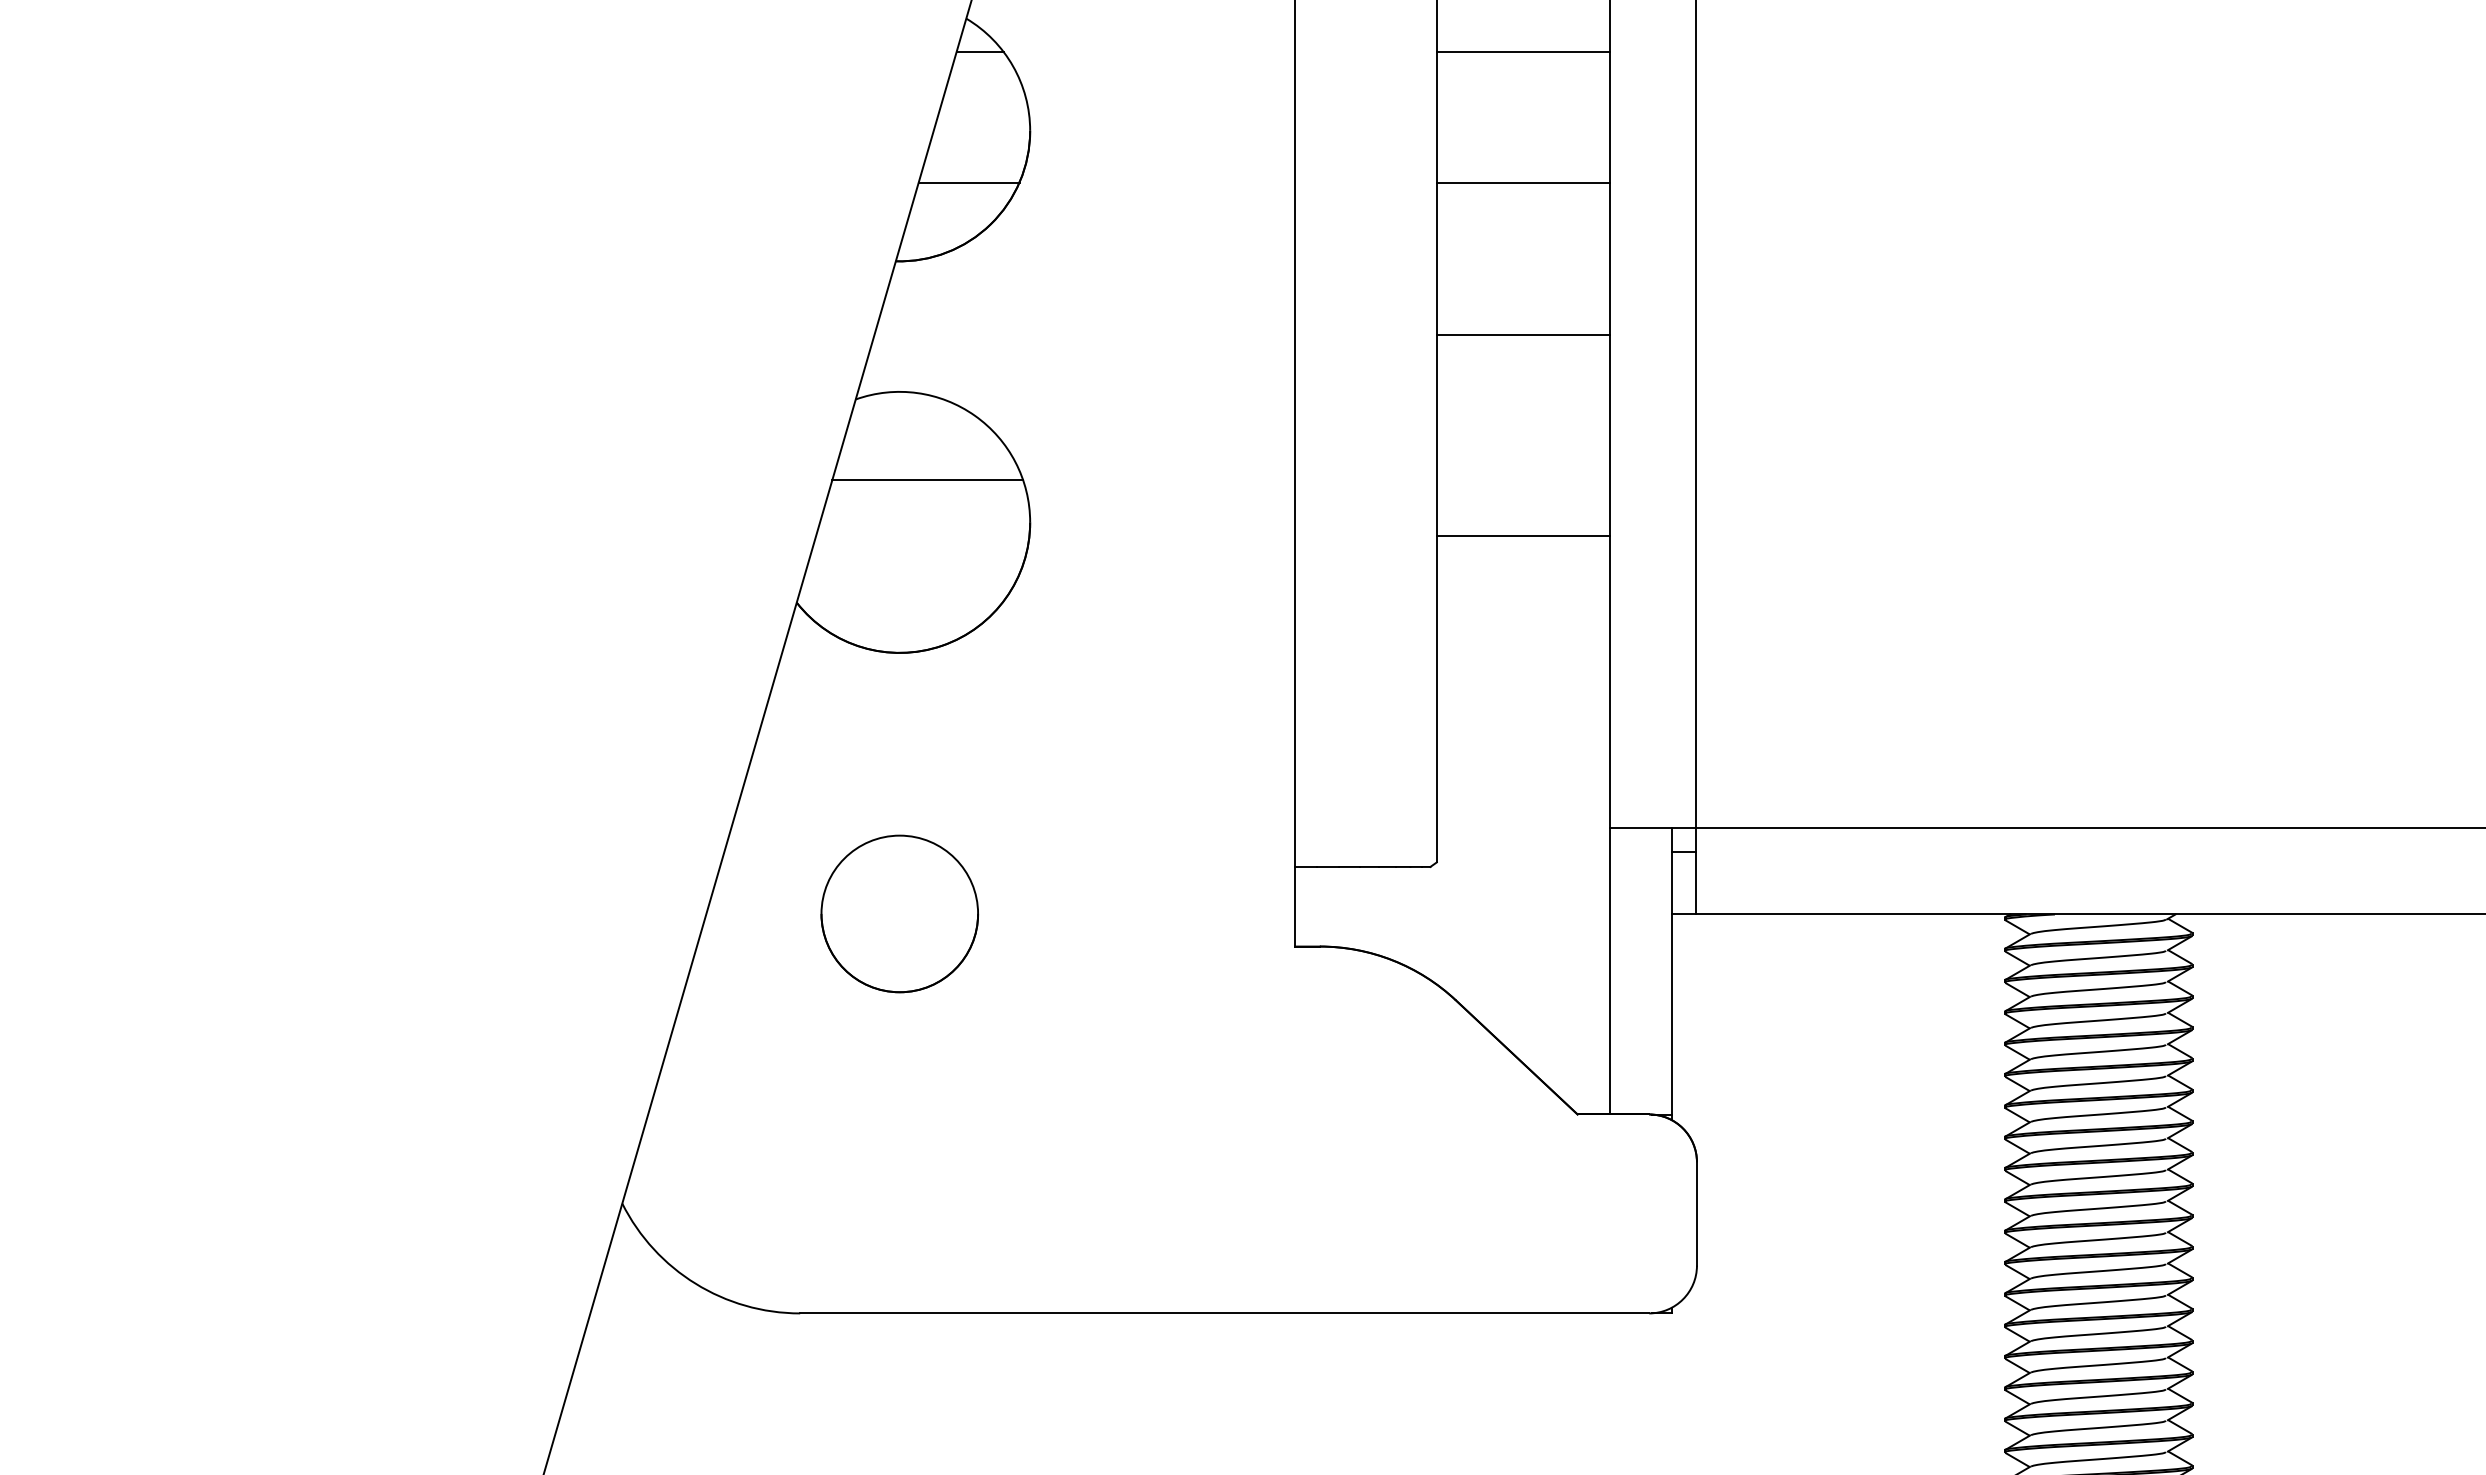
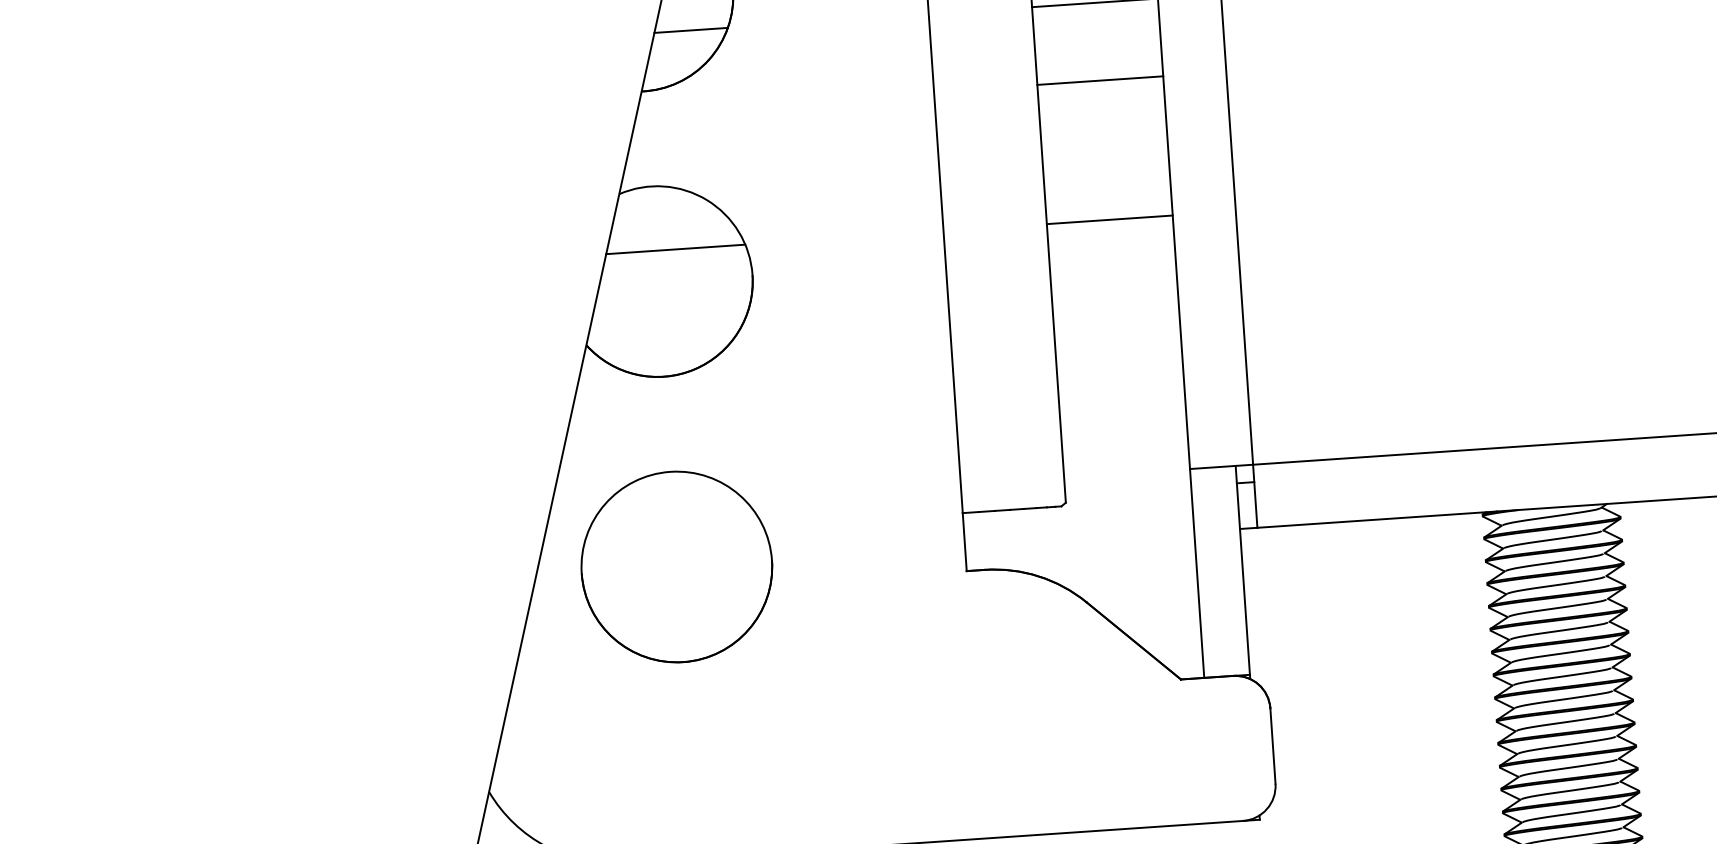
line: (1522, 335) -> (1099, 80), moved
line: (1522, 536) -> (1109, 220), moved
circle: (899, 913) -> (676, 566), size x1.67

